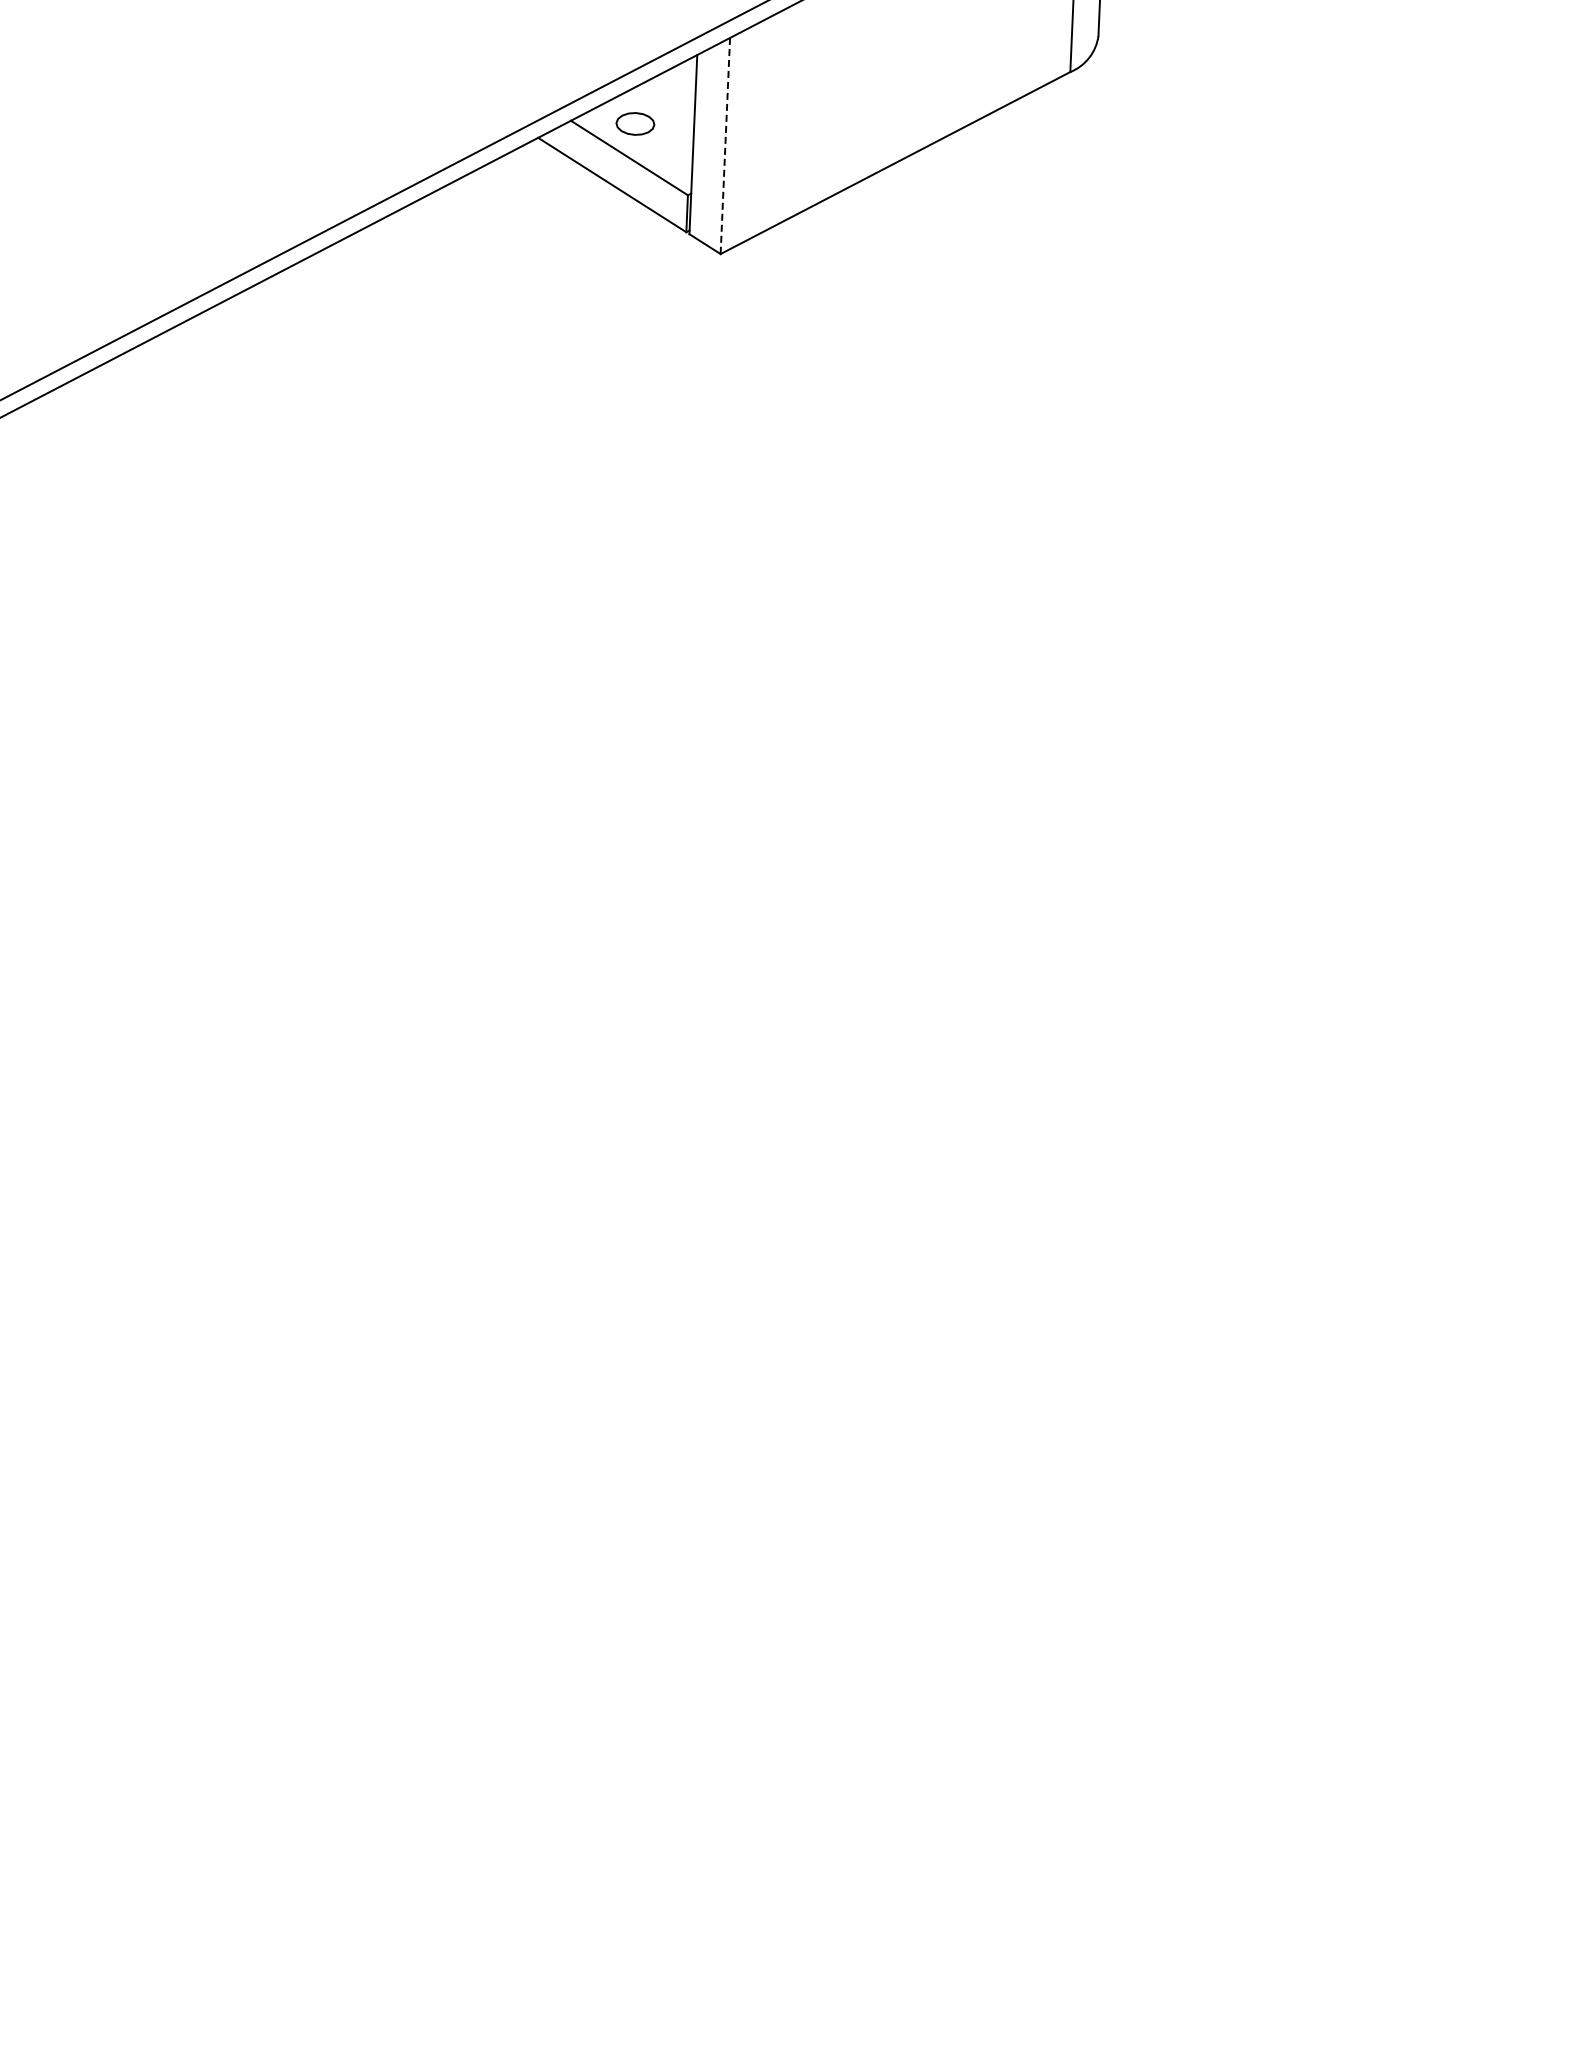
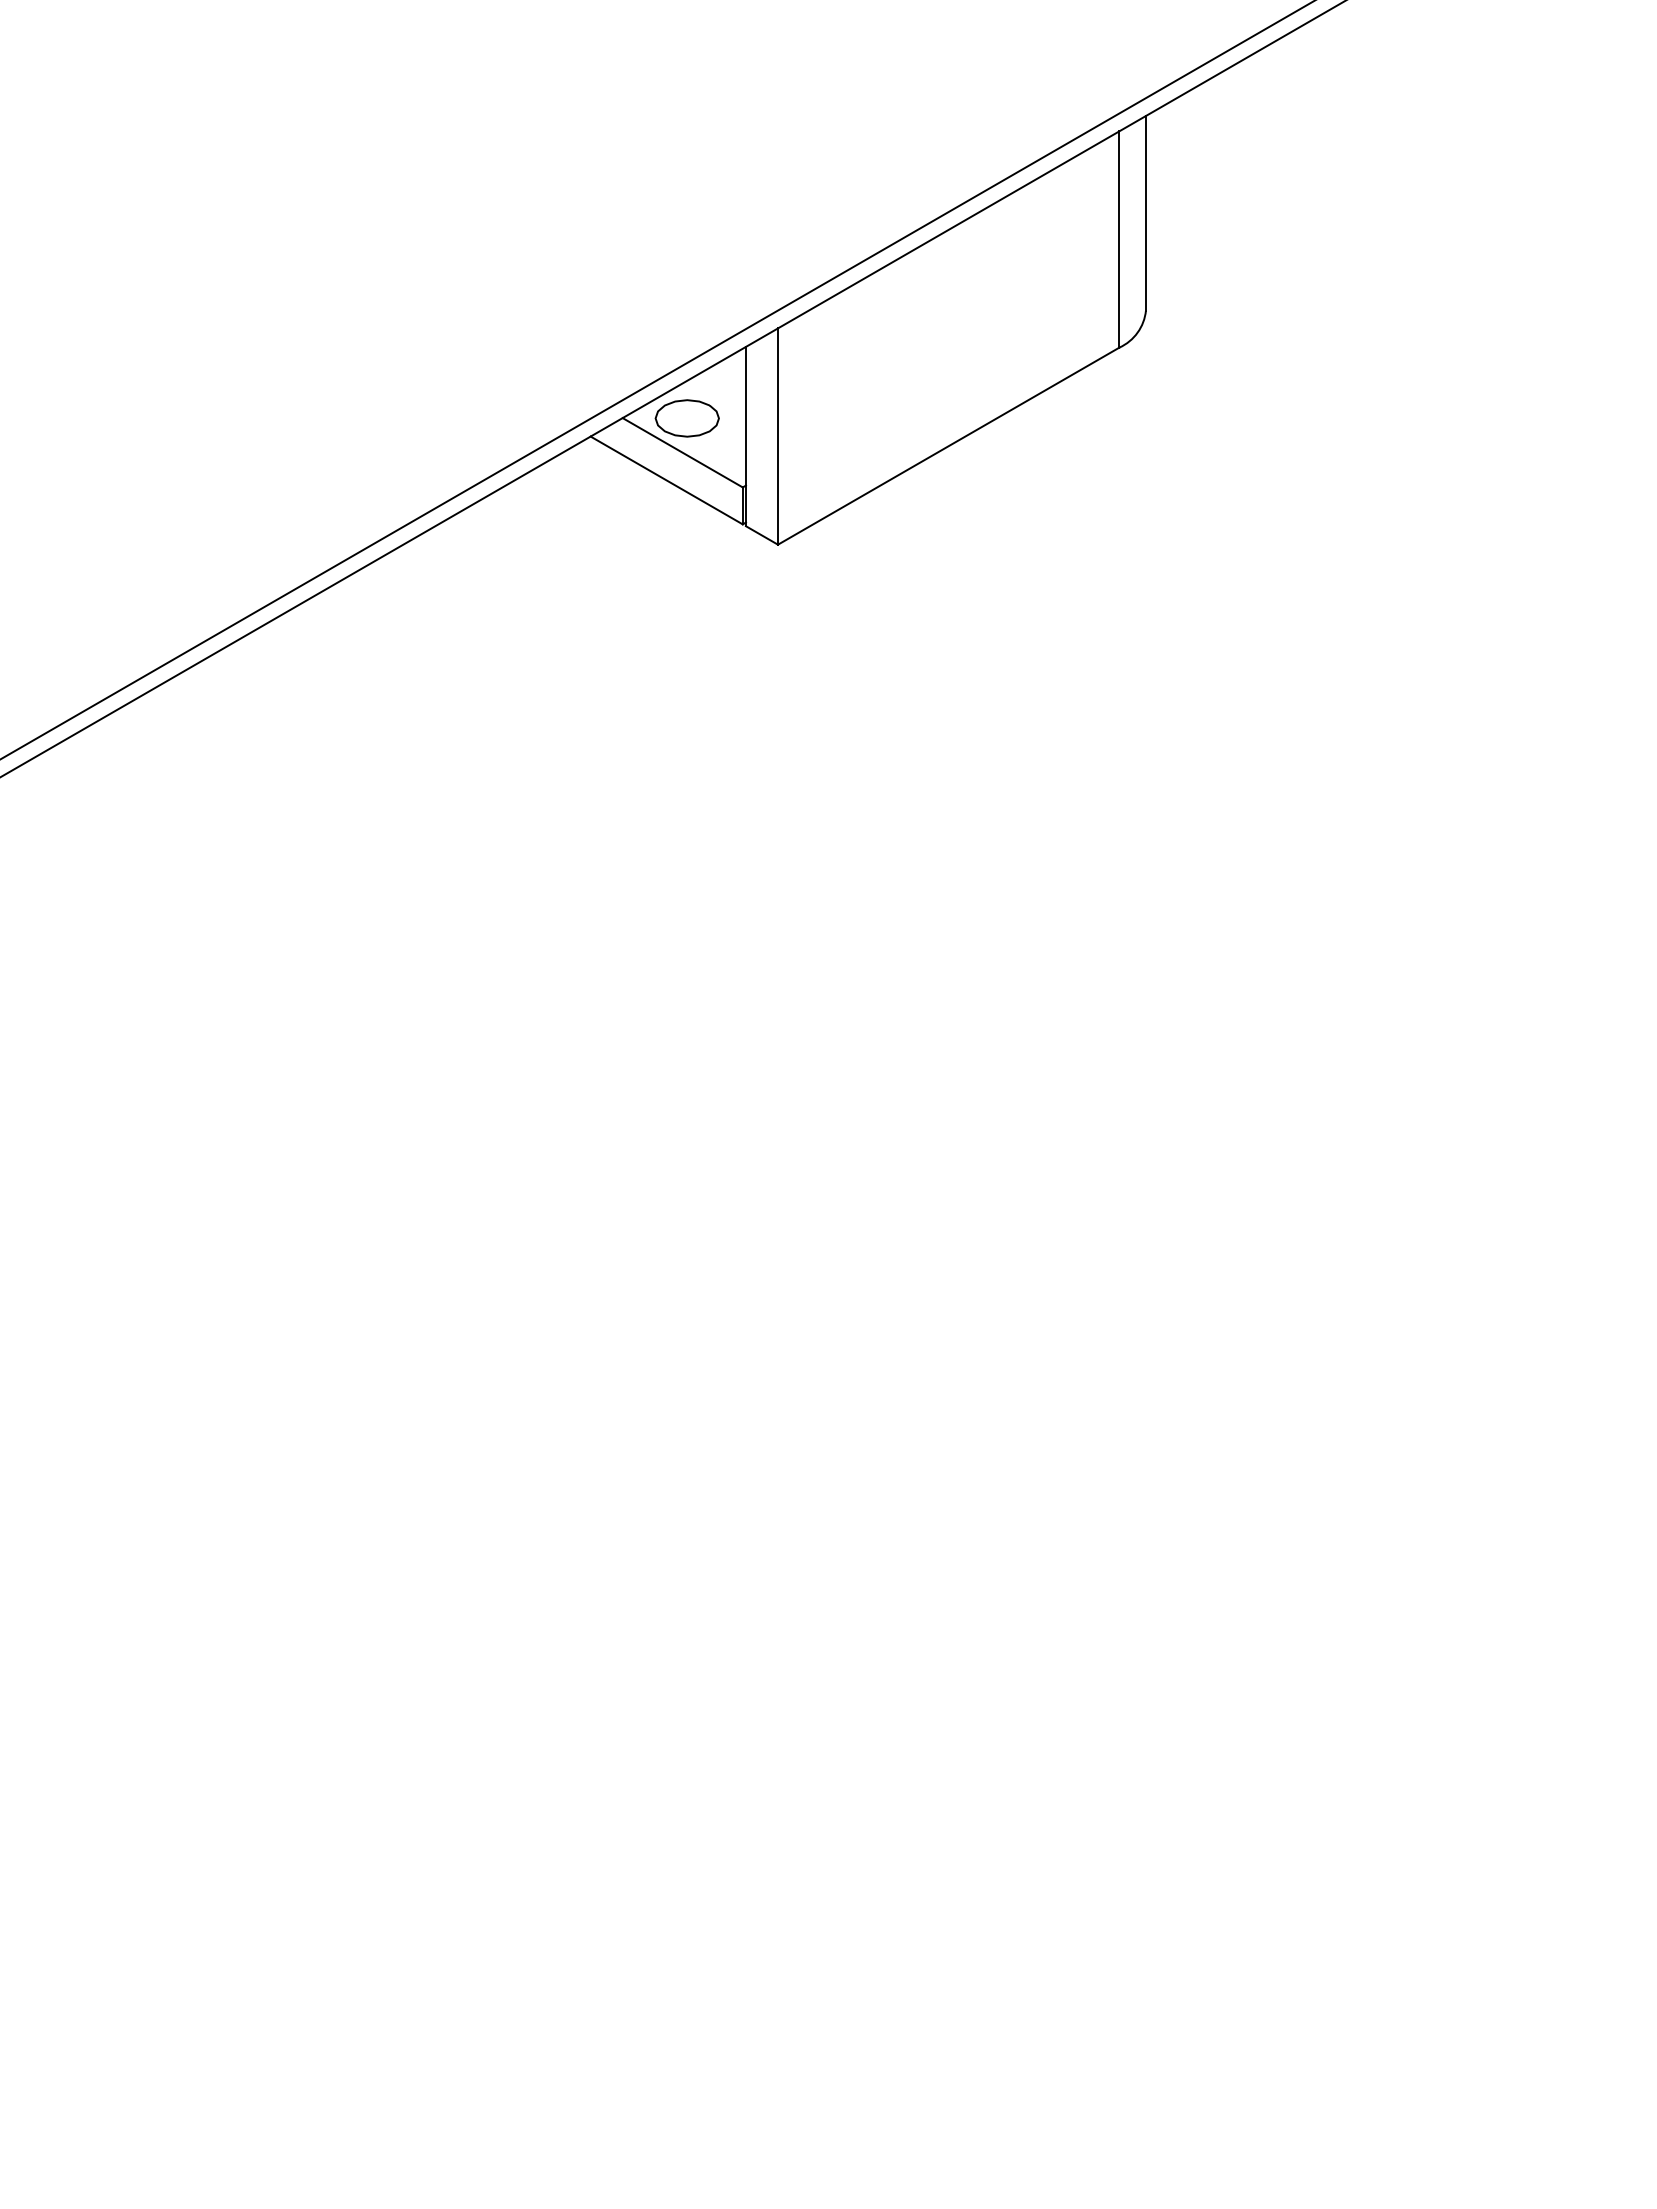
part: (634, 123) -> (686, 418), size x1.67
line: (725, 146) -> (778, 437), dashed -> solid

